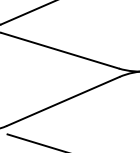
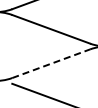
line: (63, 101) -> (51, 63), solid -> dashed

